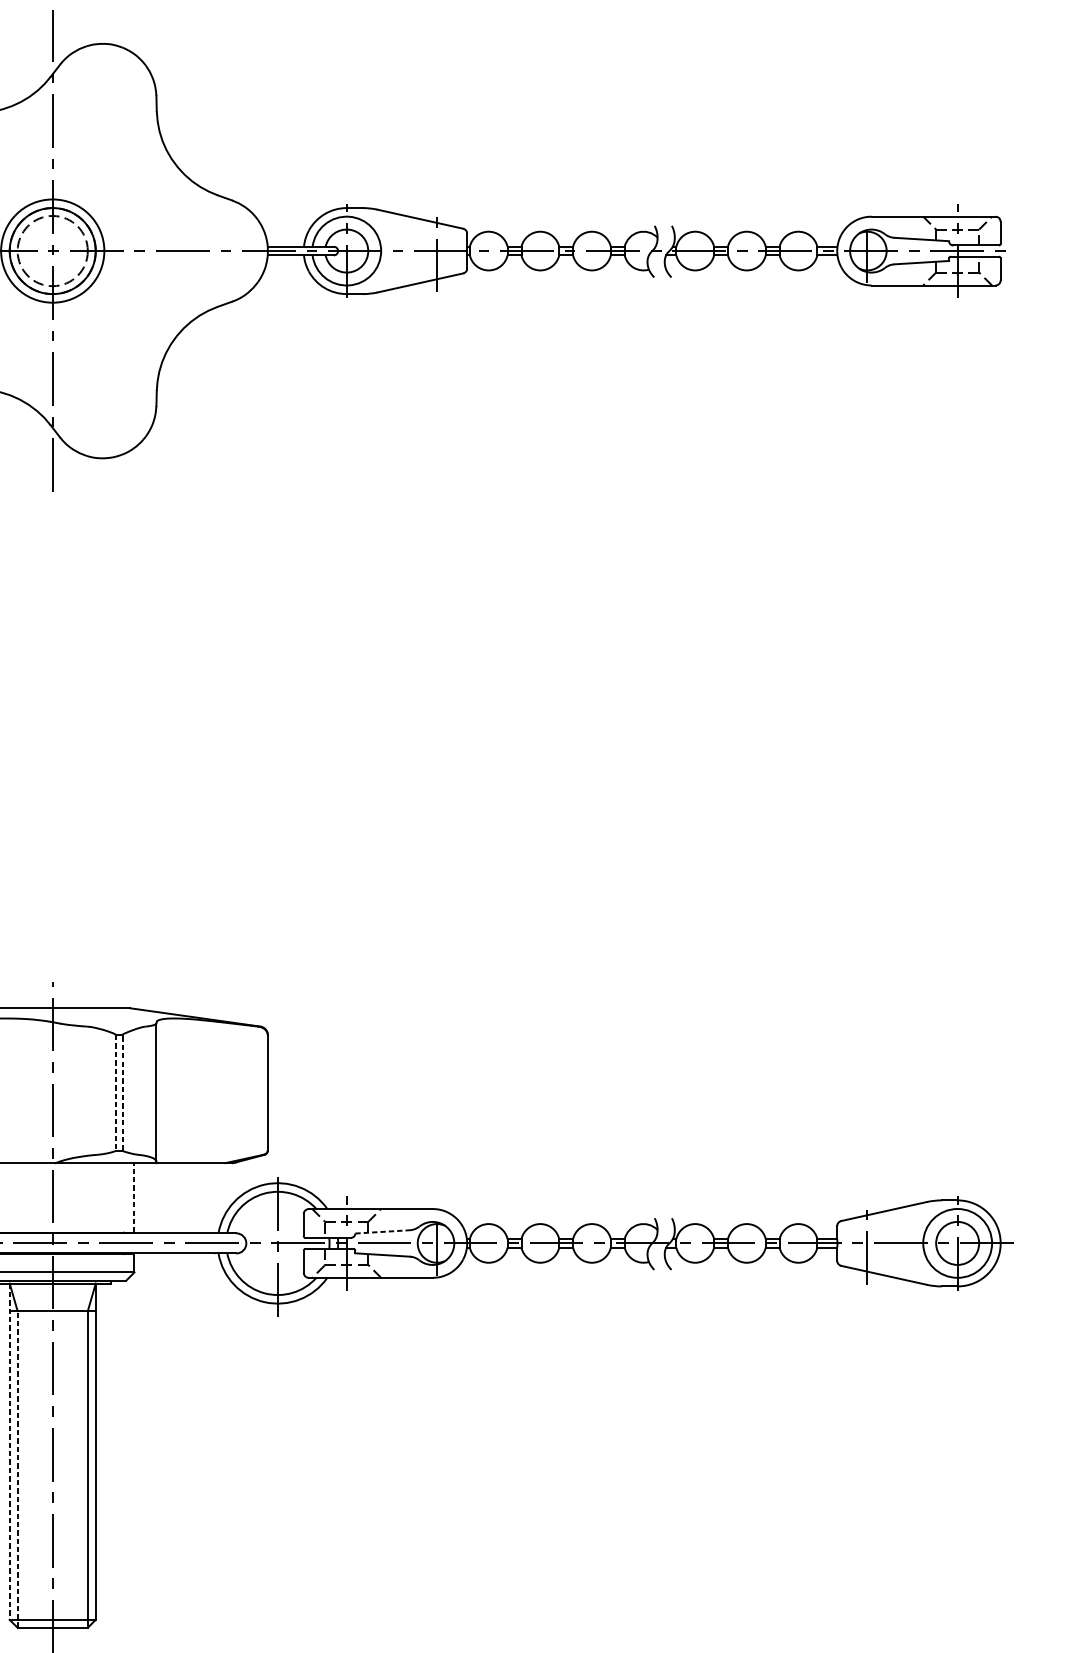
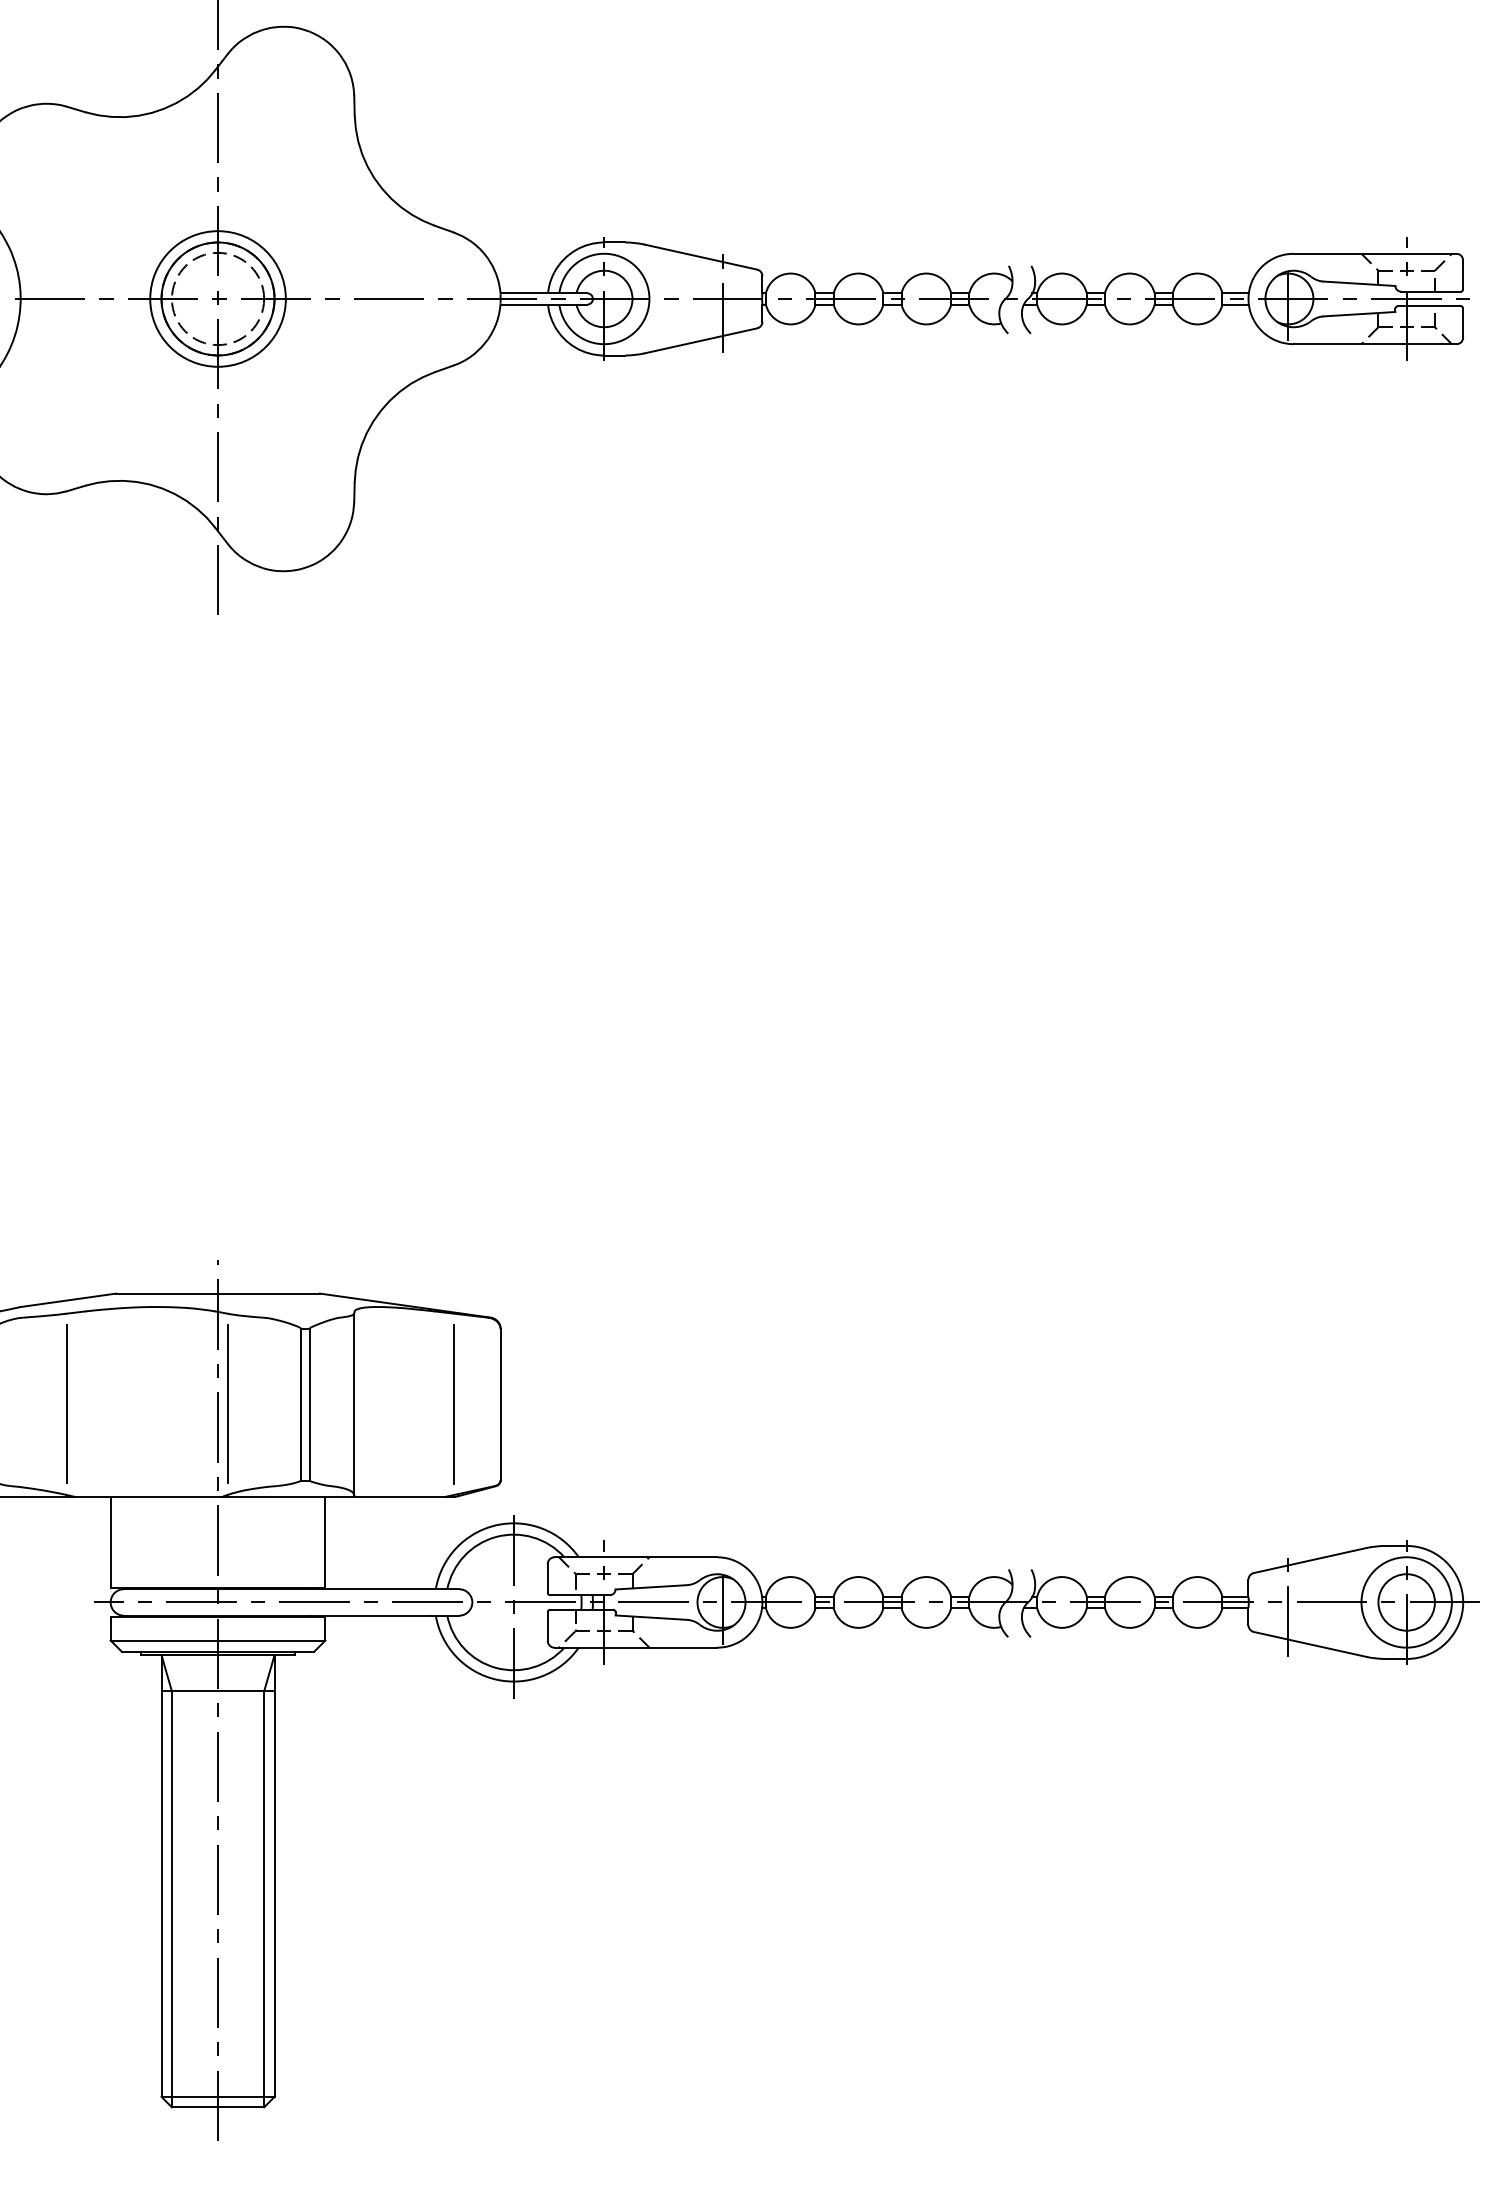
line: (59, 1092) -> (227, 1404), added
line: (116, 1092) -> (301, 1404), dashed -> solid
line: (122, 1092) -> (309, 1404), dashed -> solid
line: (231, 1092) -> (453, 1404), added
line: (134, 1197) -> (325, 1542), dashed -> solid
line: (382, 1232) -> (651, 1587), dashed -> solid
line: (9, 1452) -> (161, 1876), dashed -> solid
line: (17, 1469) -> (171, 1899), dashed -> solid

